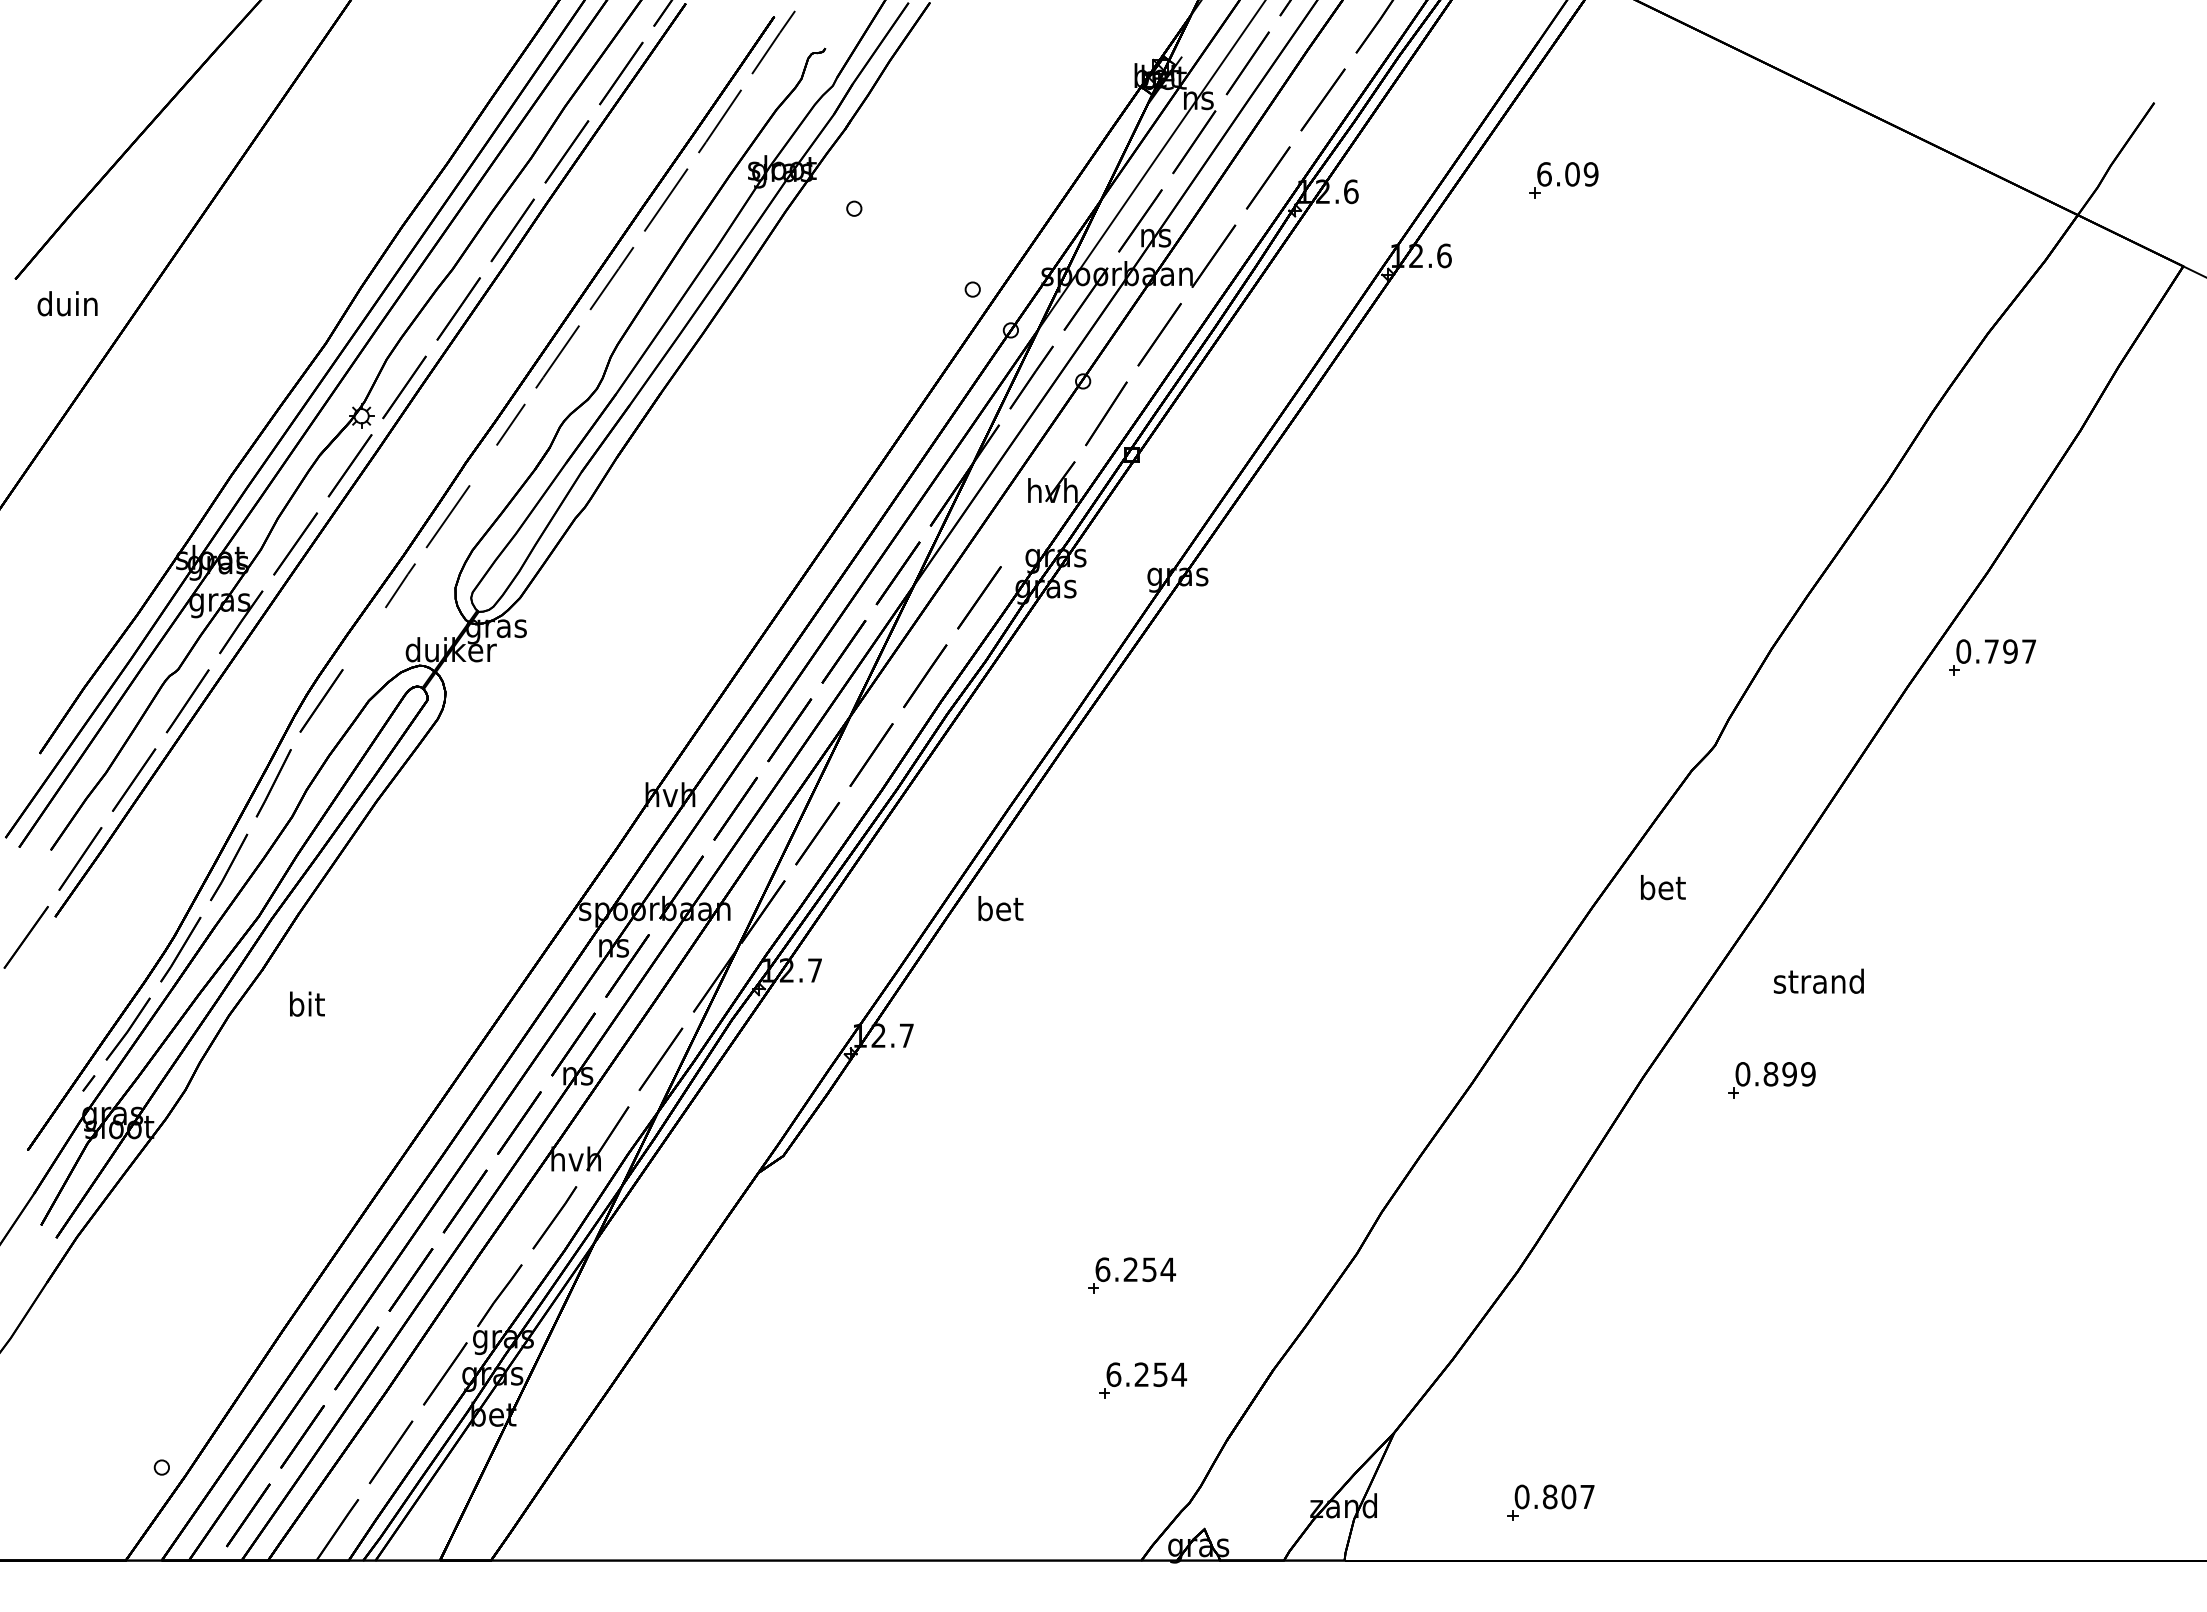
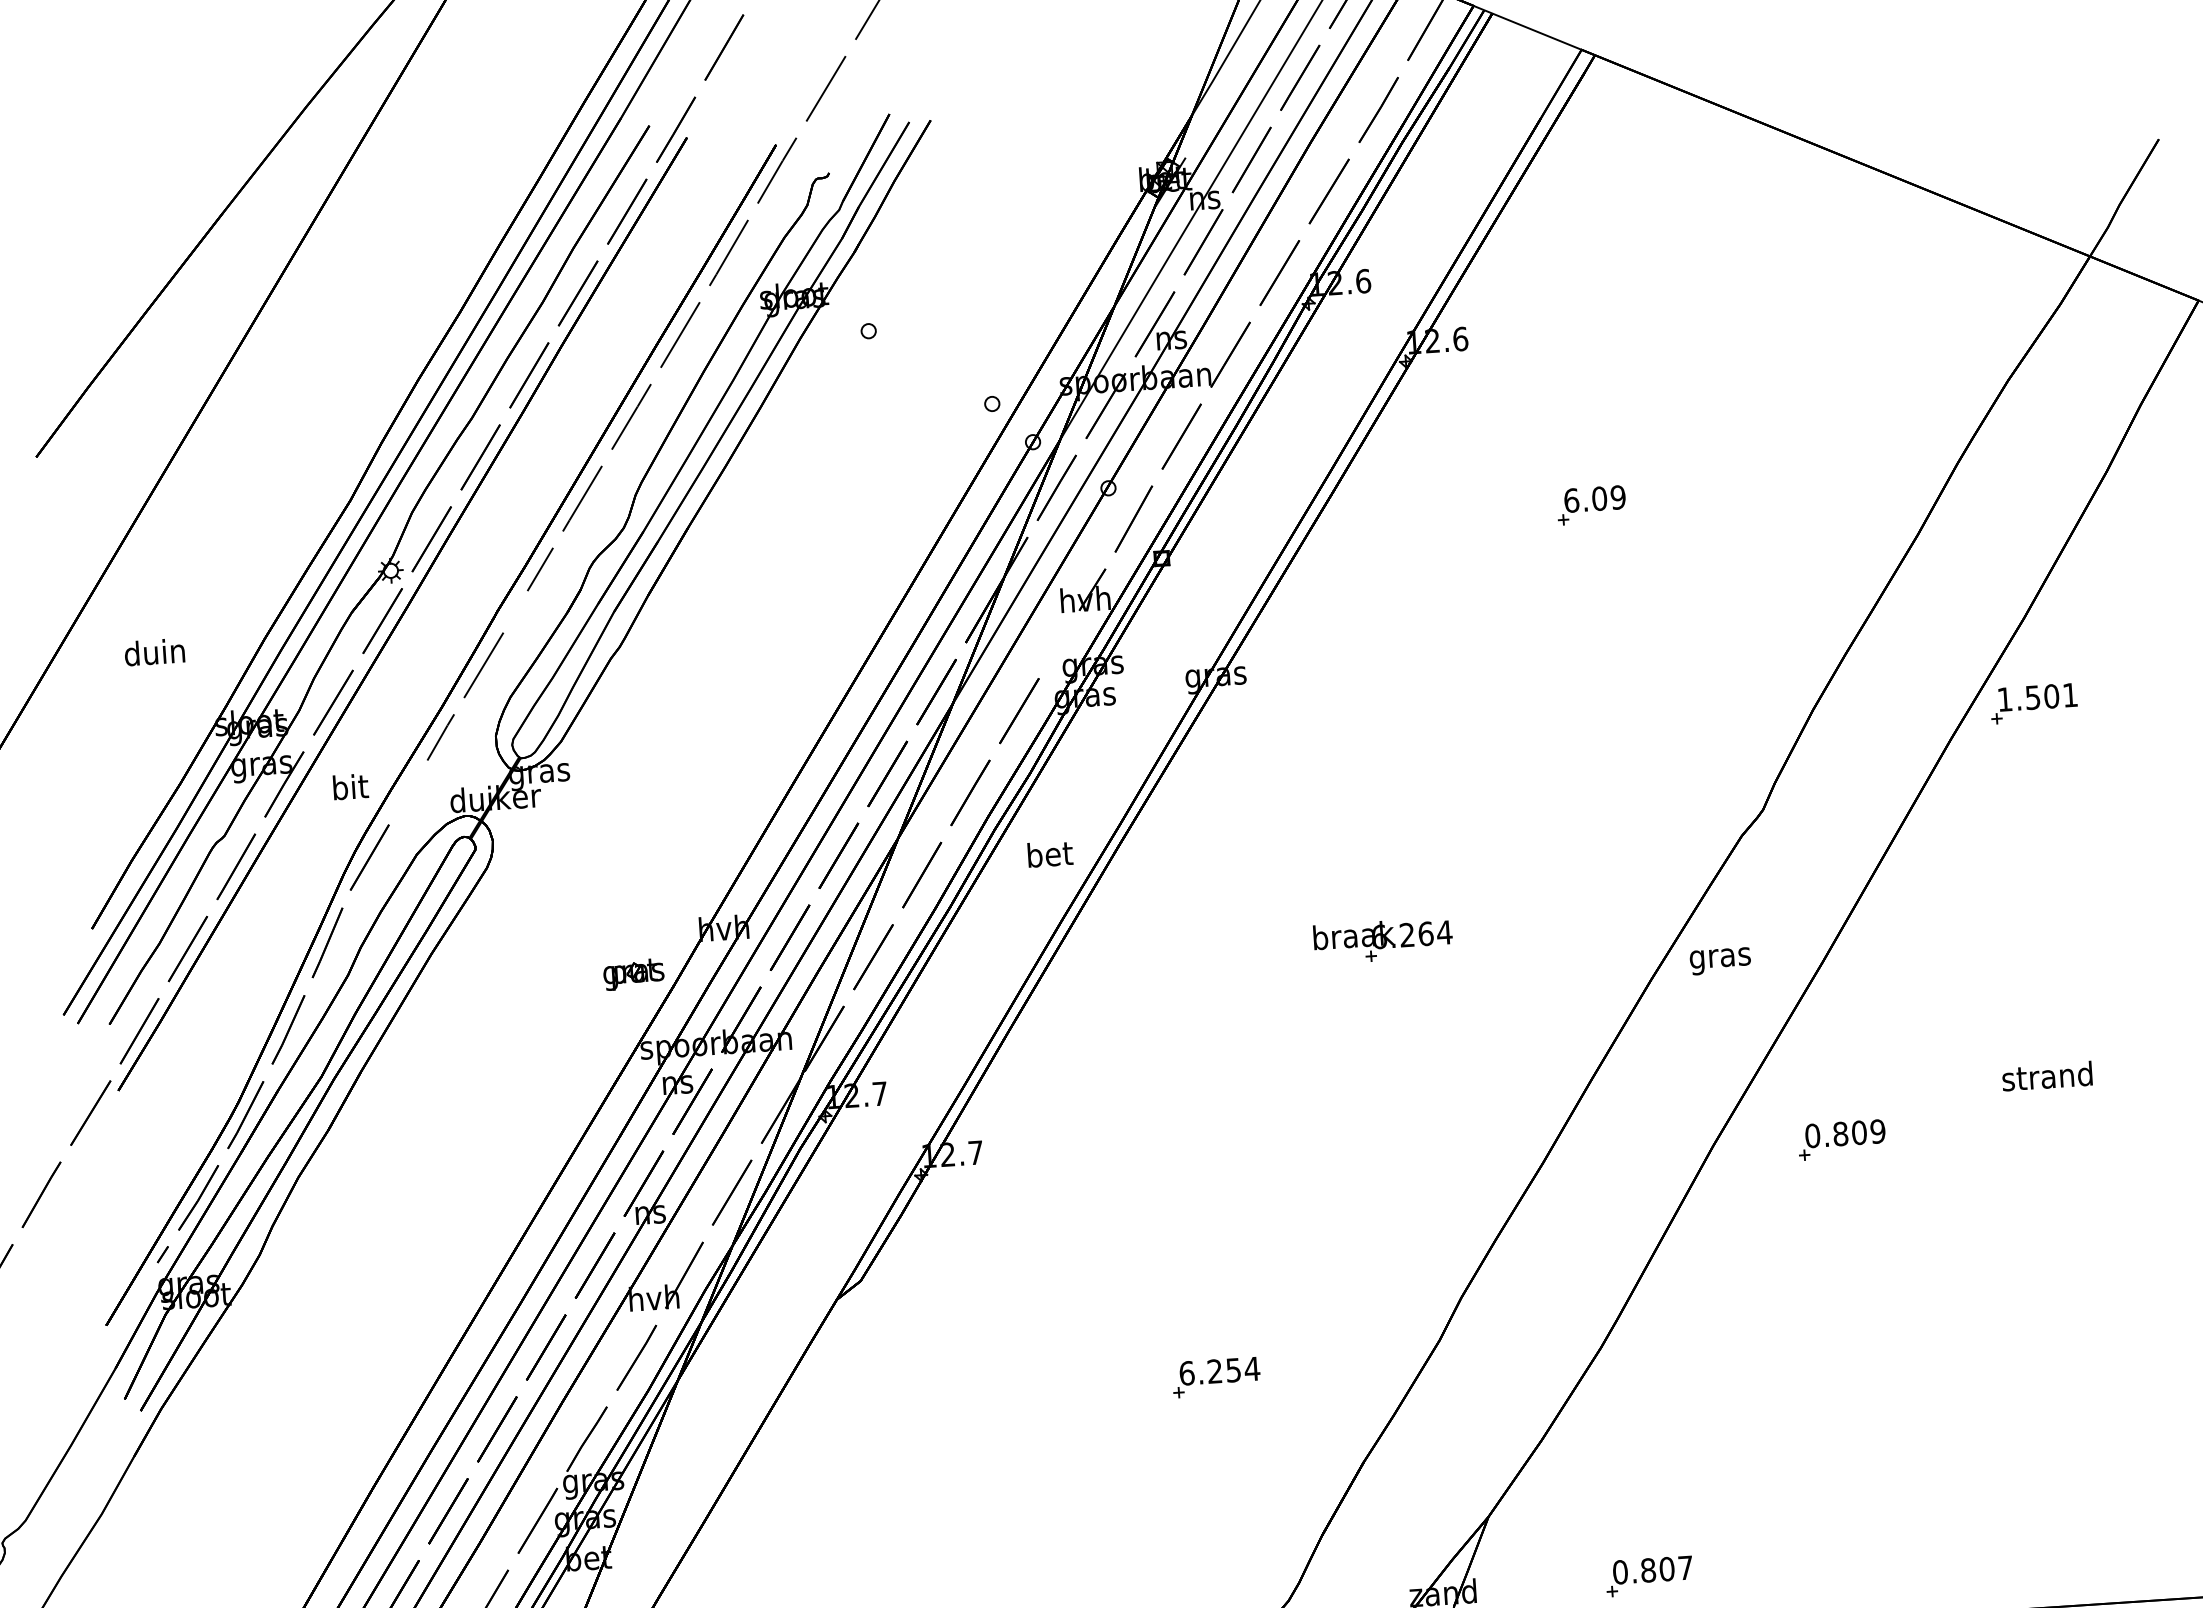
part: (1563, 180) -> (1591, 505), moved
text: (67, 303) -> (154, 651), moved
text: (1996, 651) -> (2037, 697), 0.797 -> 1.501
part: (577, 834) -> (633, 973), added
part: (1327, 851) -> (1383, 941), added
text: (1662, 890) -> (1720, 957), bet -> gras
text: (1000, 908) -> (1049, 854), moved
text: (1818, 980) -> (2046, 1075), moved
text: (307, 1003) -> (350, 786), moved
text: (1789, 1074) -> (1859, 1133), 0.899 -> 0.809
part: (1143, 1380) -> (1234, 1481), removed

